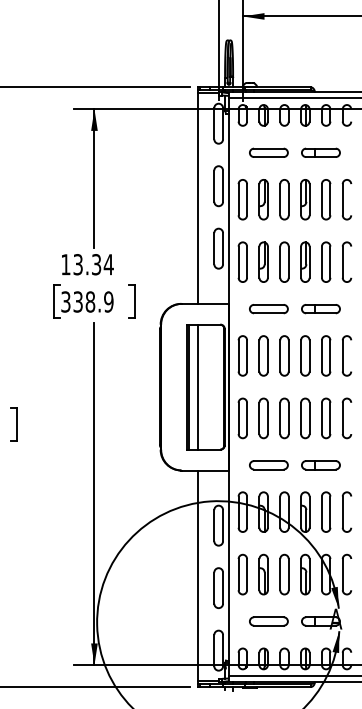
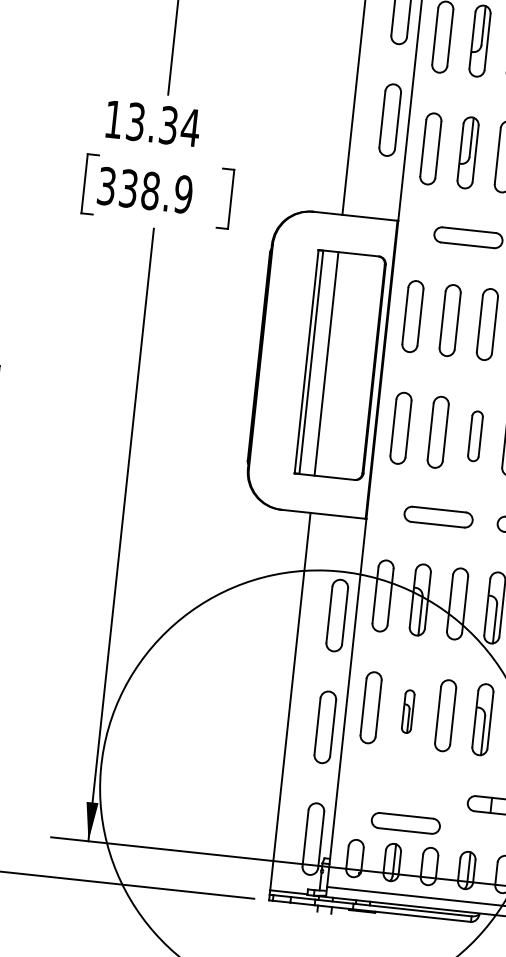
part: (284, 418) -> (475, 436), size x0.7
part: (263, 574) -> (408, 711), size x0.6
part: (268, 621) -> (405, 823), moved

